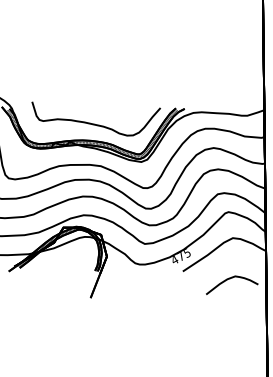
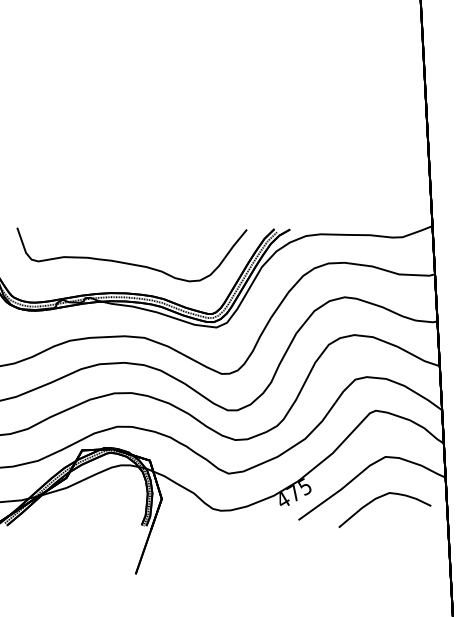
part: (232, 284) -> (385, 507), moved

